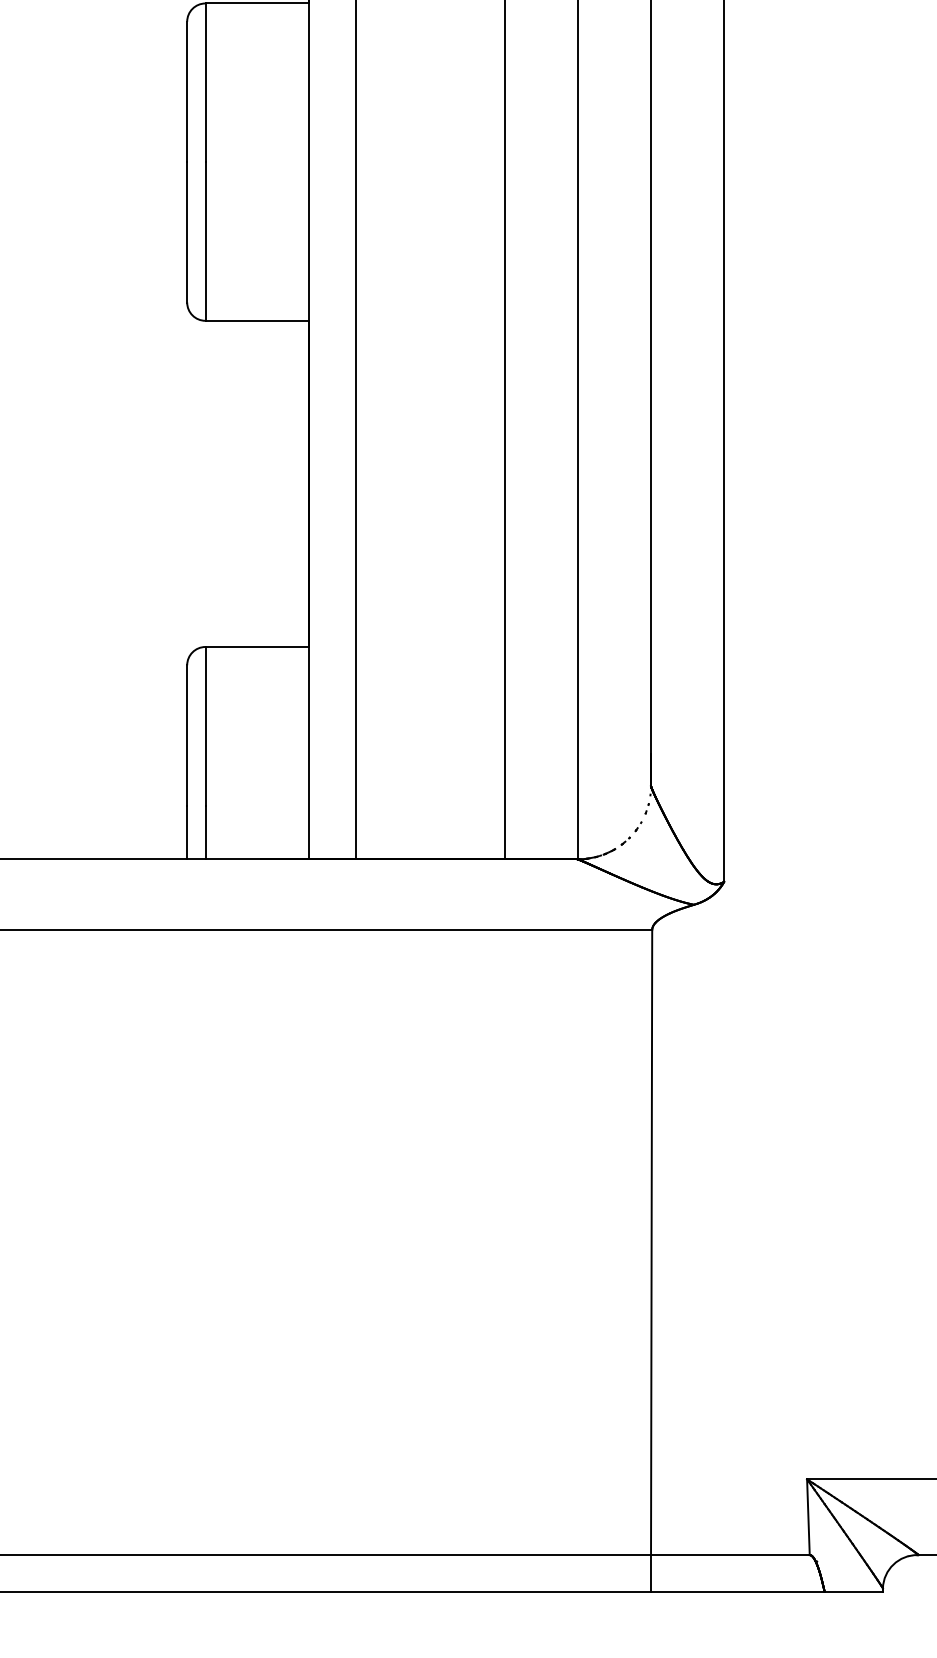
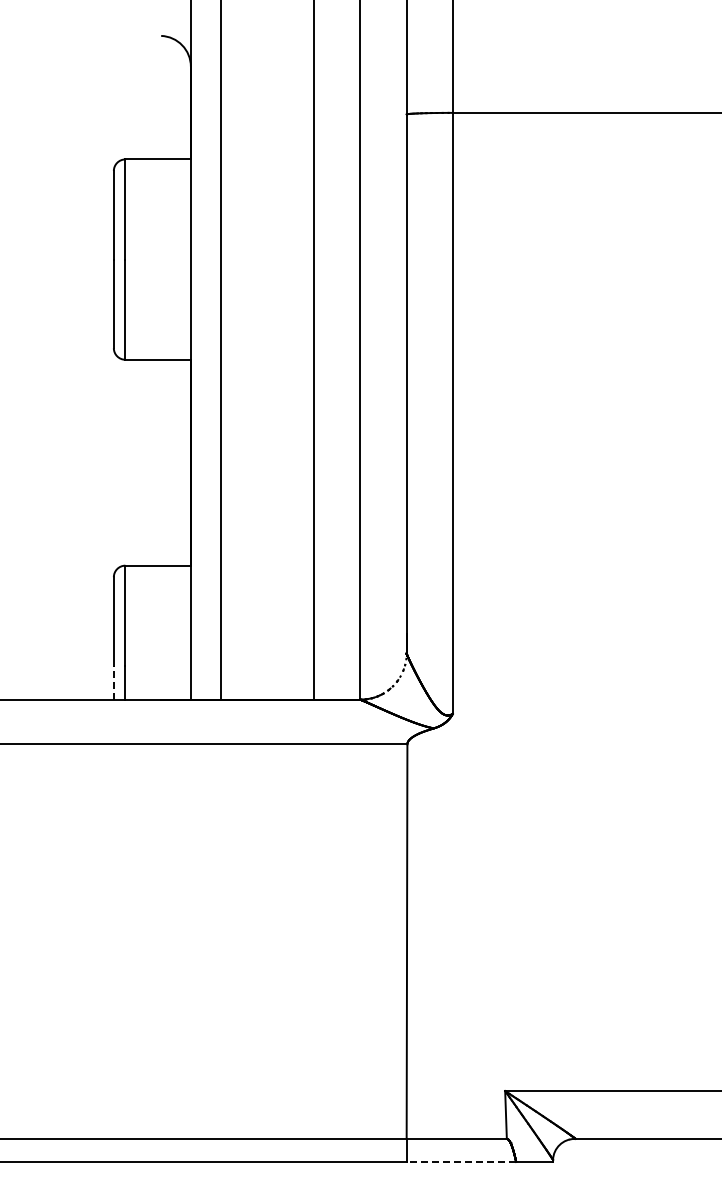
line: (186, 832) -> (113, 682), solid -> dashed
line: (737, 1592) -> (461, 1162), solid -> dashed

